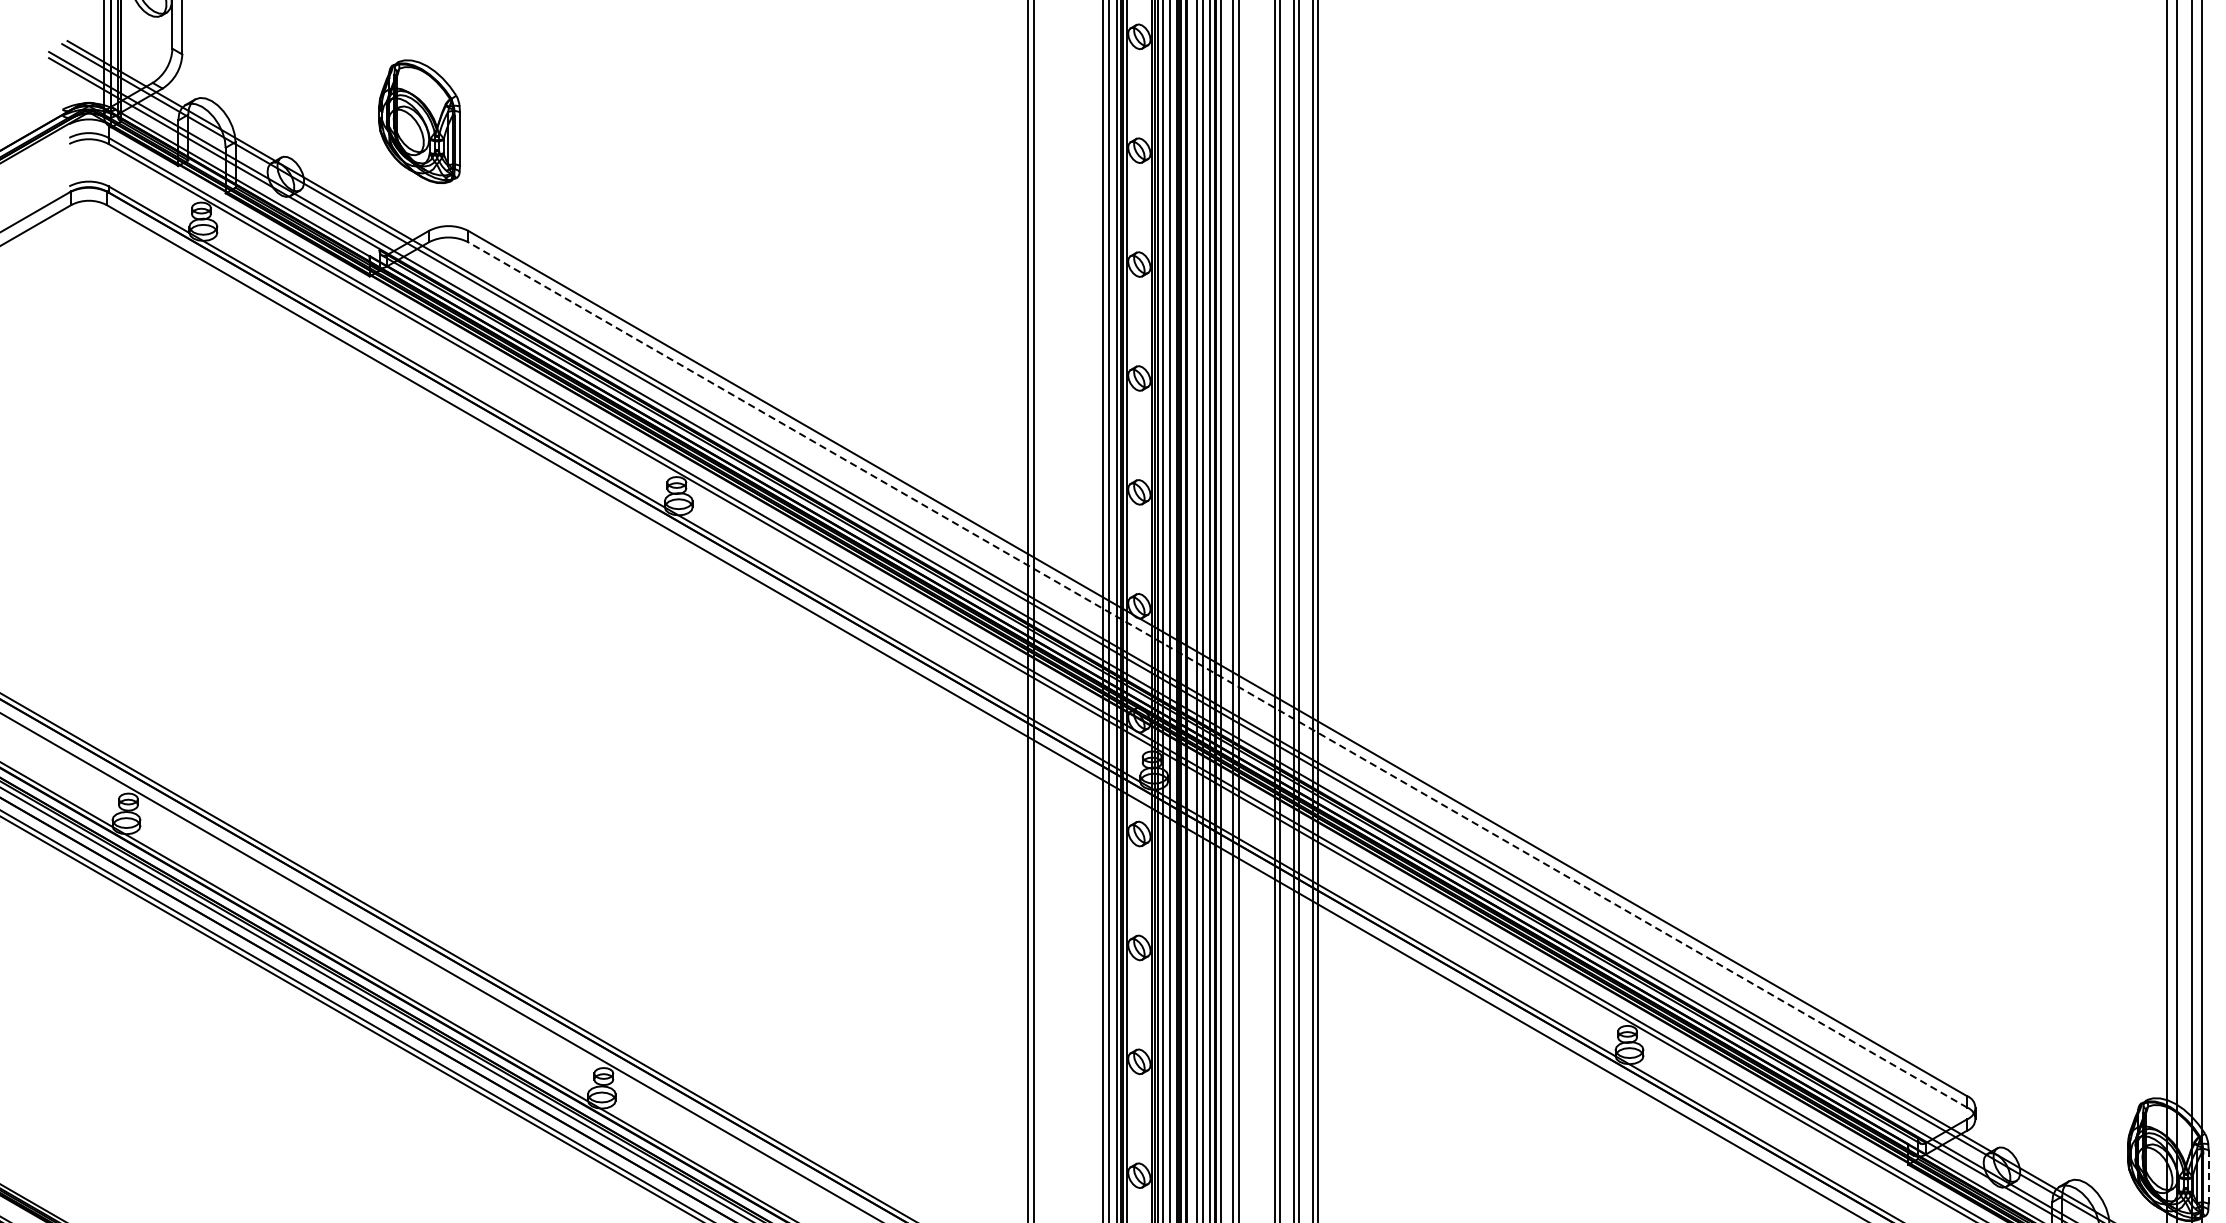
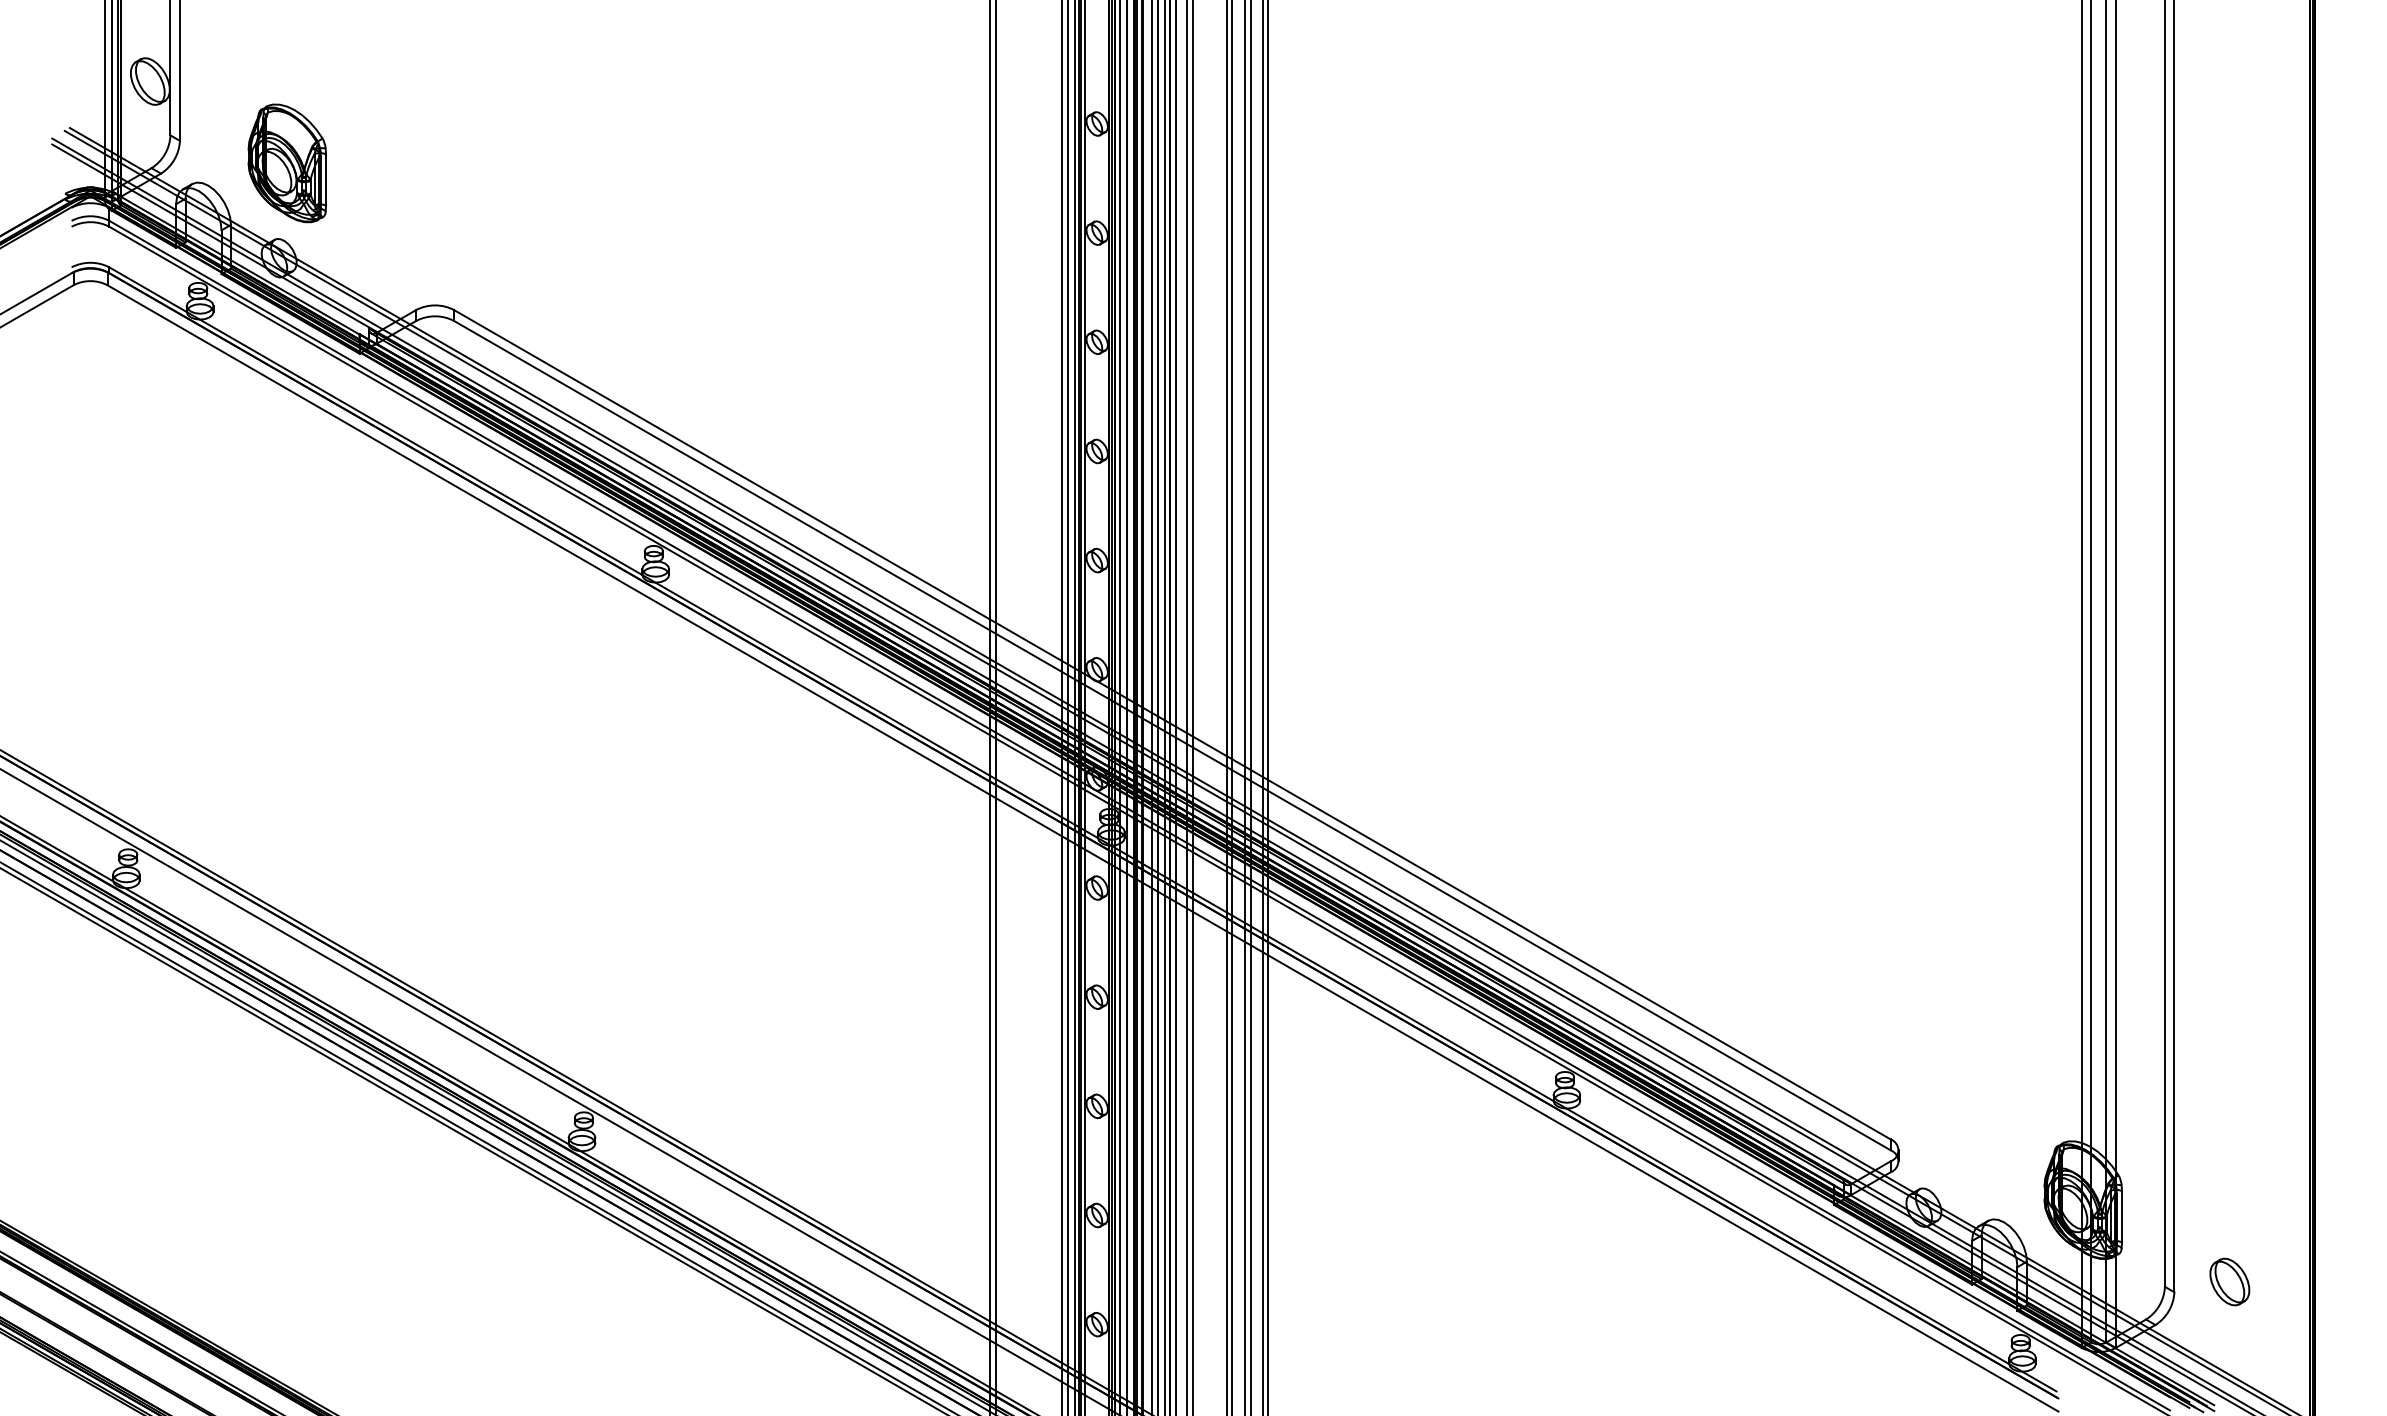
part: (418, 121) -> (286, 163), moved
line: (1216, 674) -> (1171, 735), dashed -> solid
line: (2209, 1176) -> (2122, 1216), dashed -> solid

